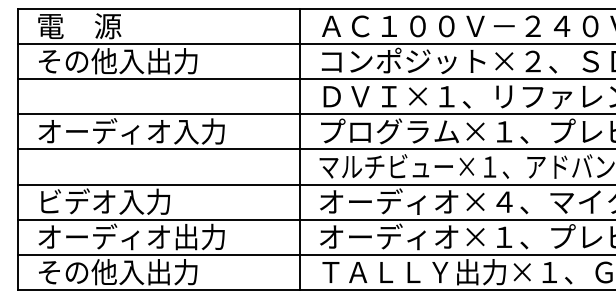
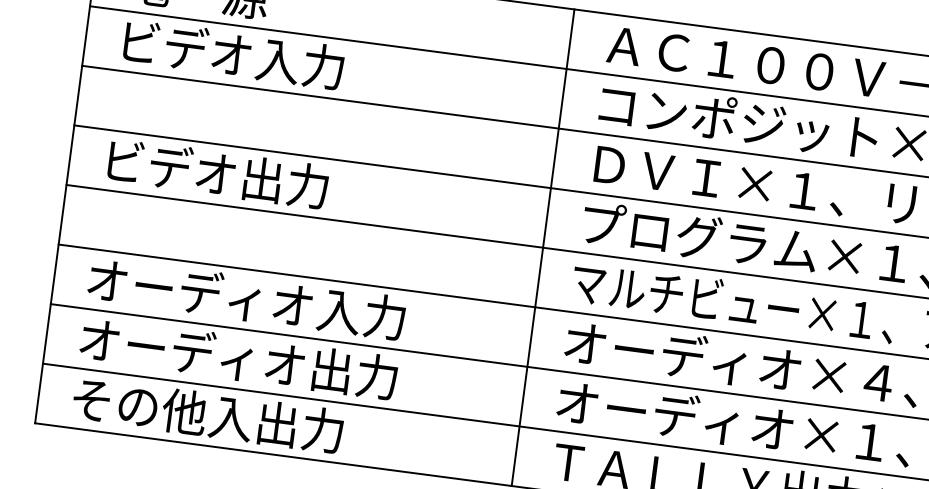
text: (118, 60) -> (255, 56), その他入出力 -> ビデオ入力
text: (131, 131) -> (262, 179), オーディオ入力 -> ビデオ出力
text: (131, 201) -> (246, 298), ビデオ入力 -> オーディオ入力

